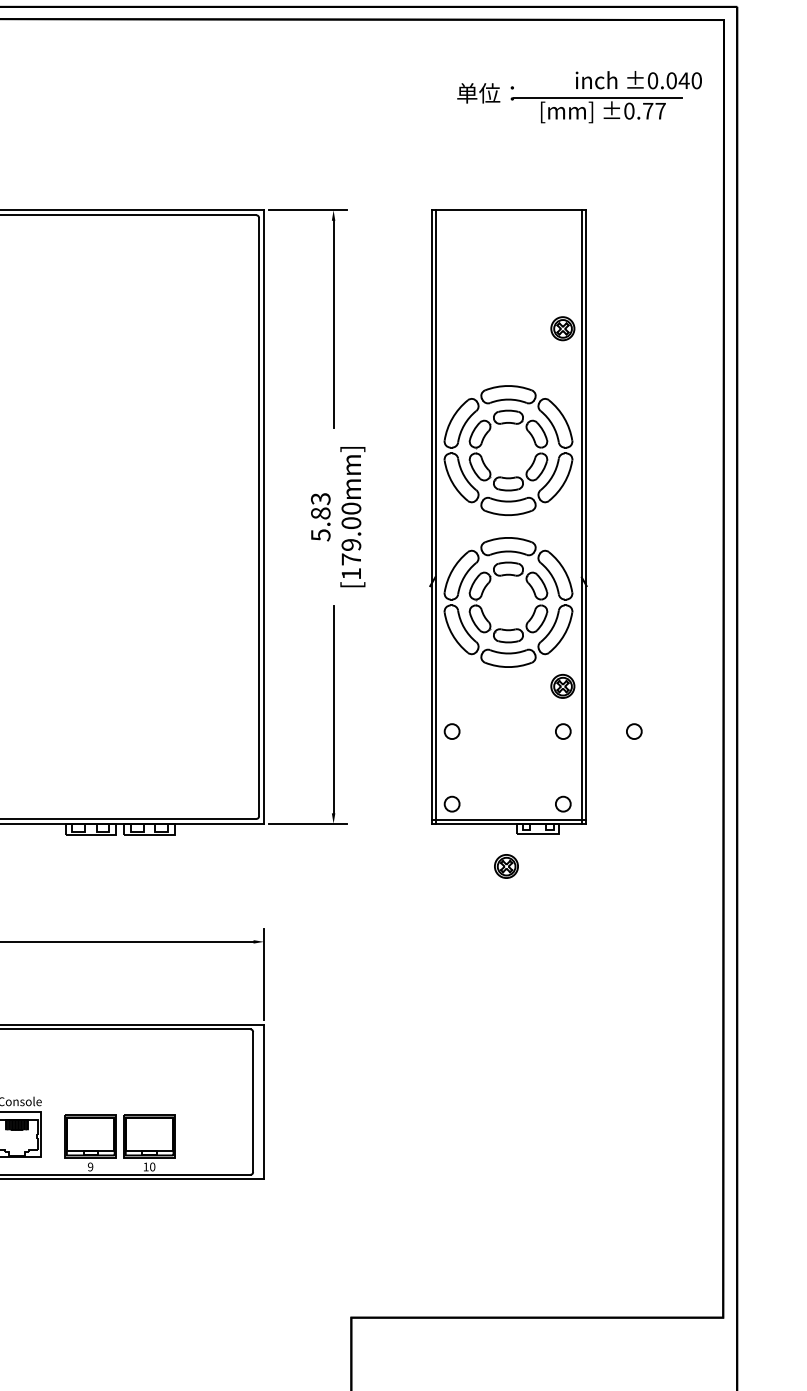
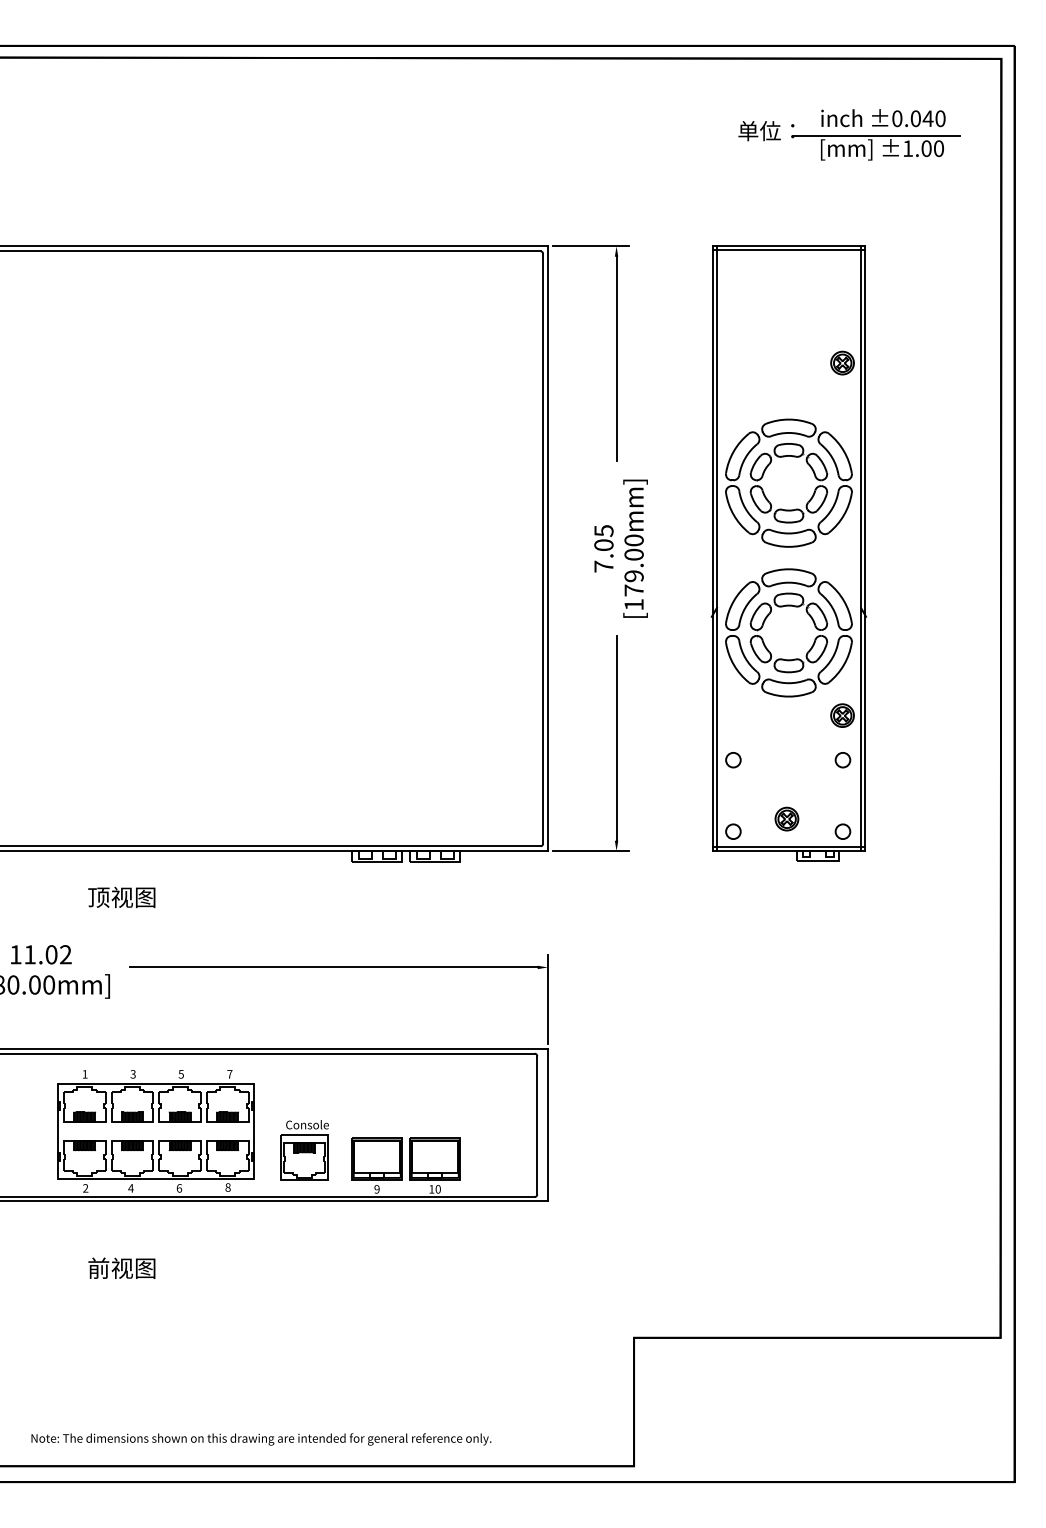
text: (638, 80) -> (883, 118), moved
text: (645, 110) -> (923, 148), ±0.77 -> ±1.00
line: (509, 214) -> (789, 250), added
text: (320, 516) -> (603, 548), 5.83 -> 7.05
circle: (633, 731) -> (912, 760), removed
part: (506, 865) -> (786, 818), moved

